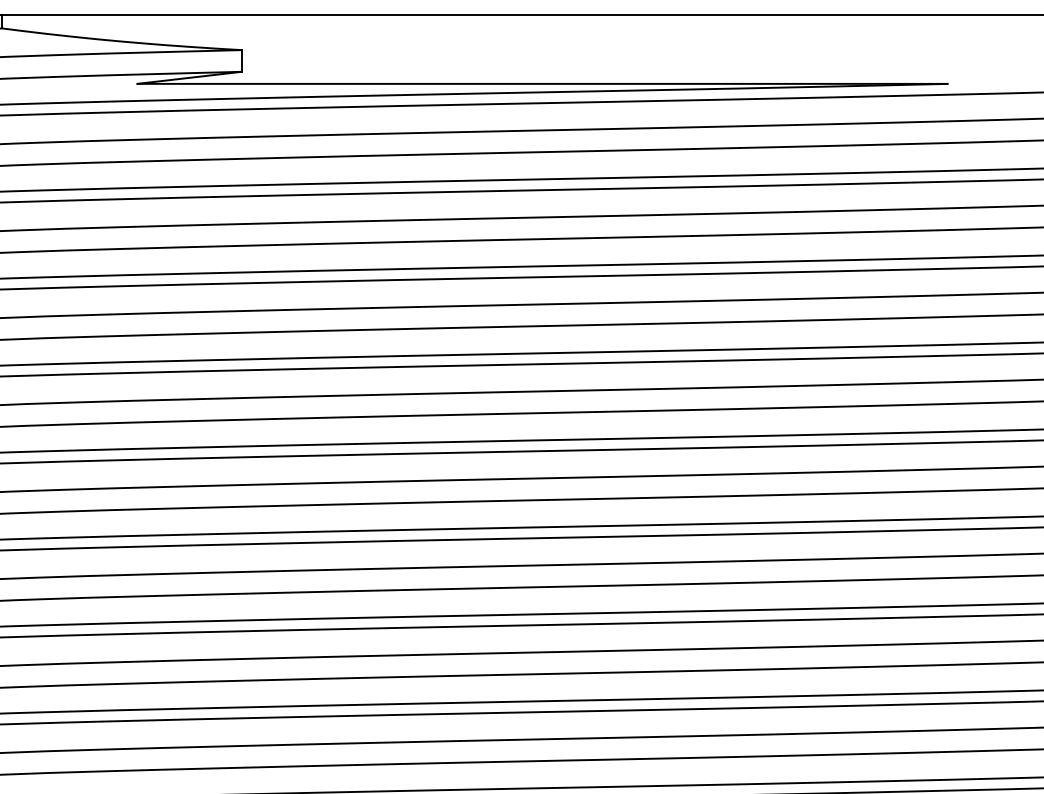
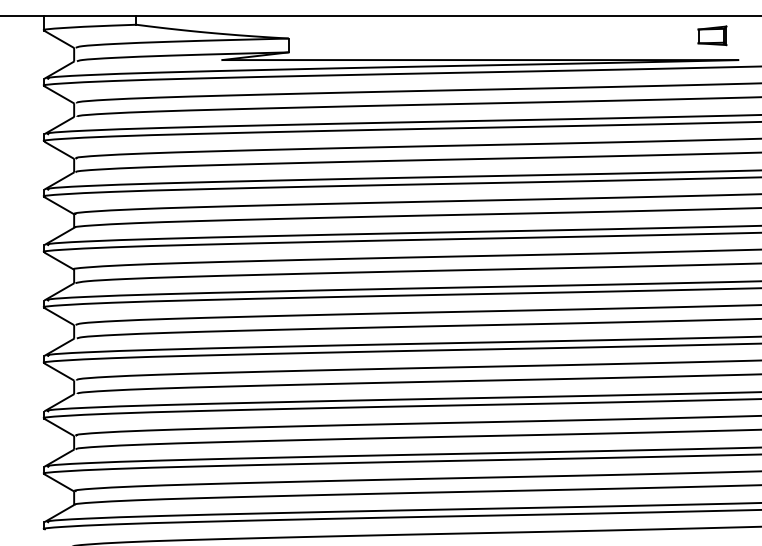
part: (906, 45) -> (712, 35), added

